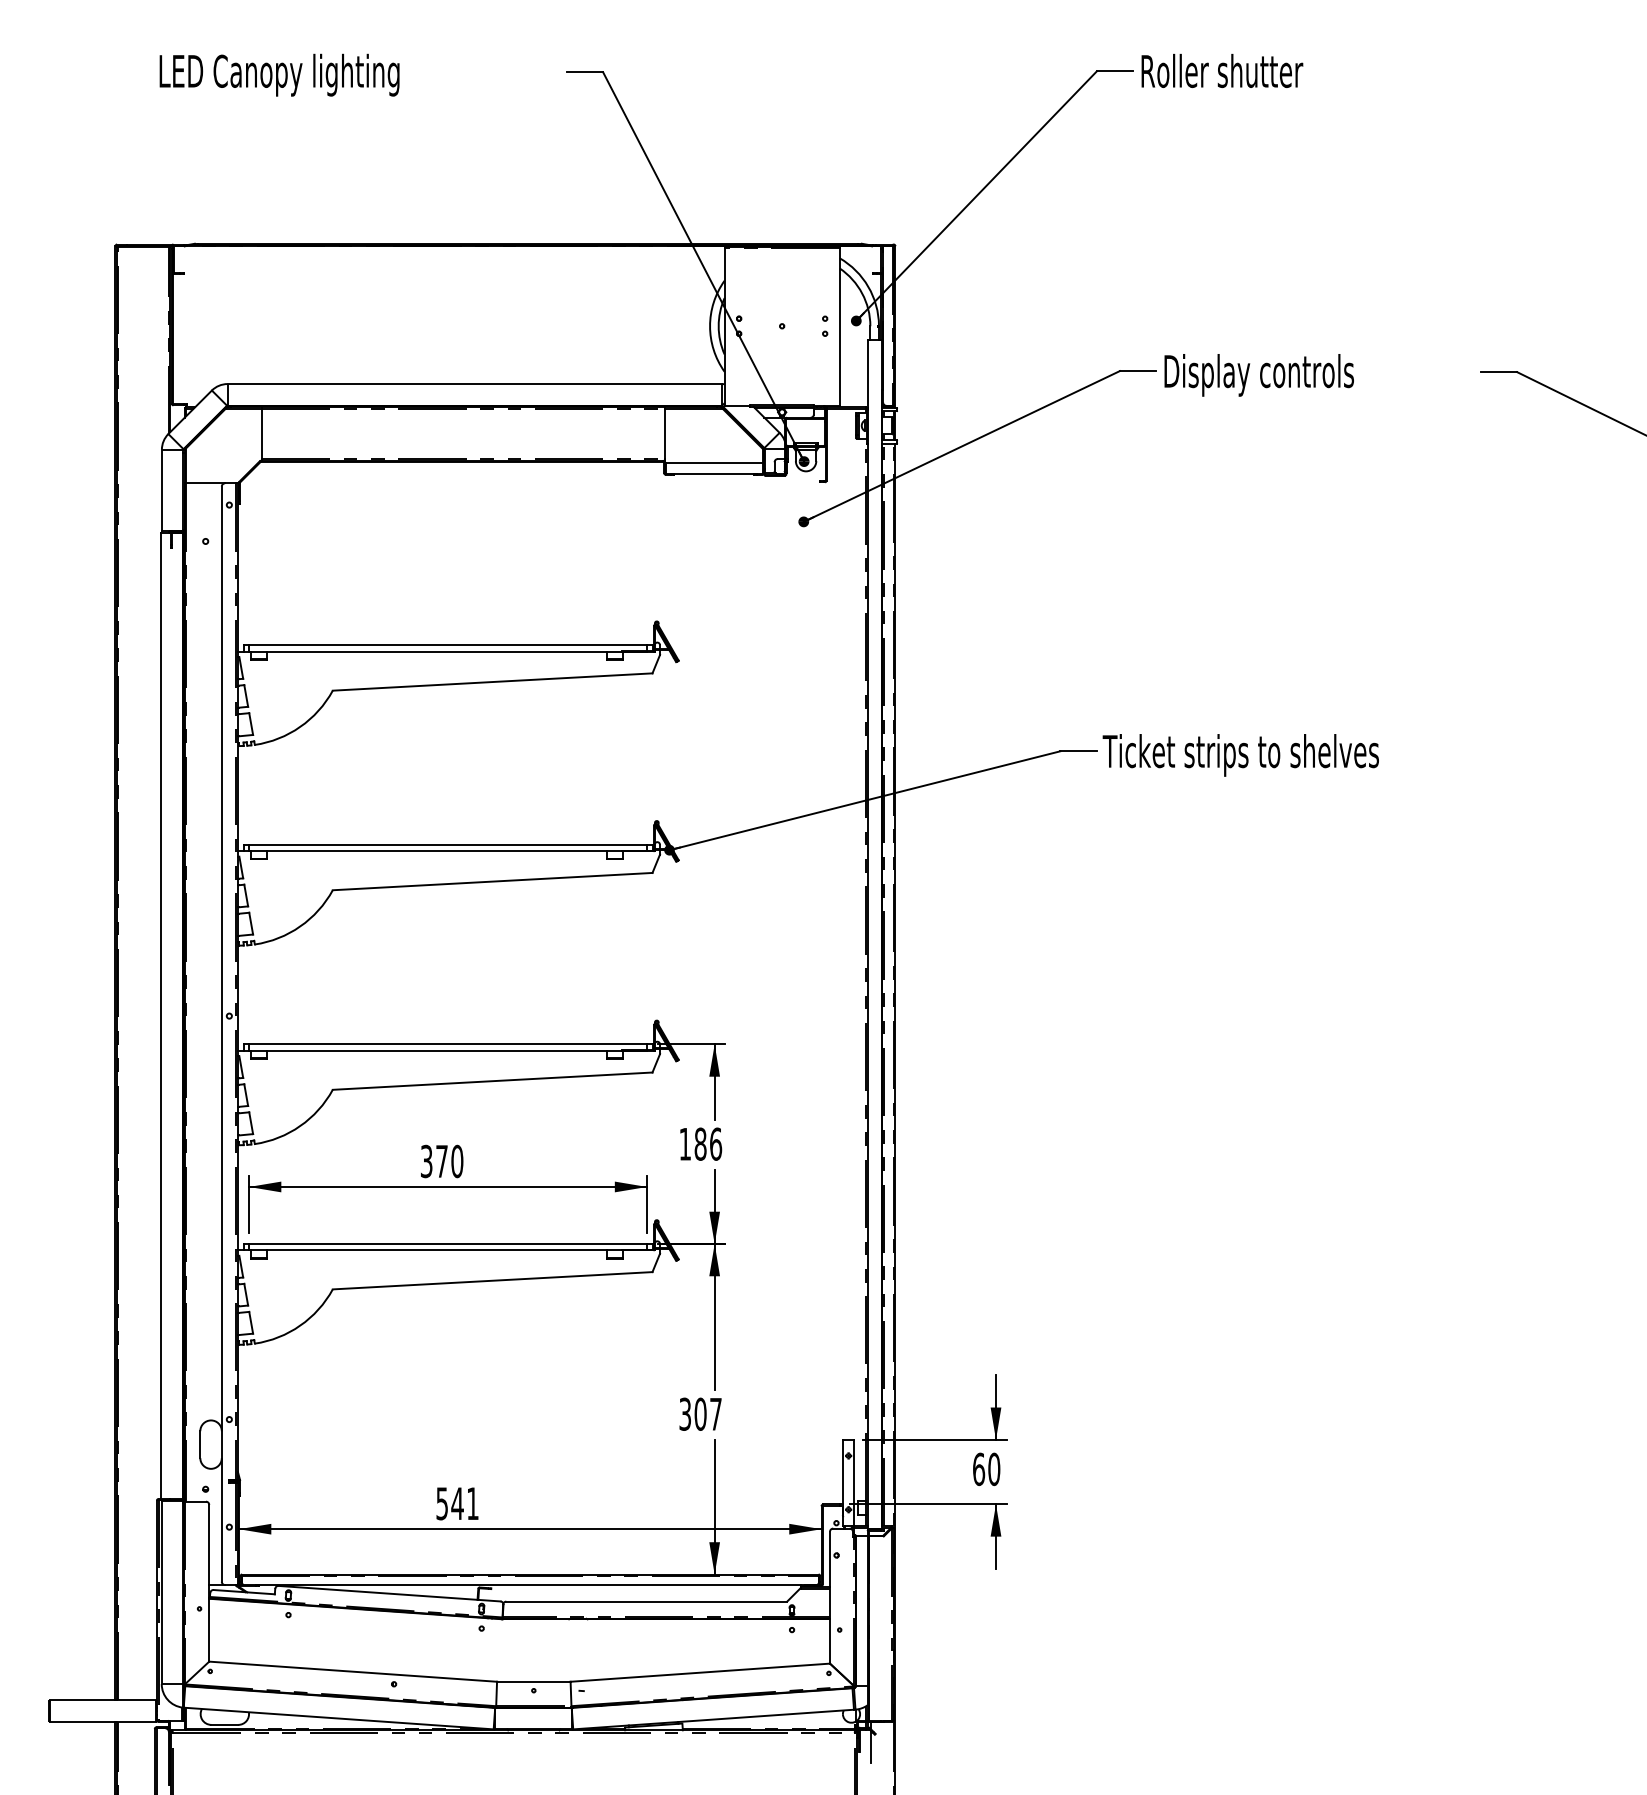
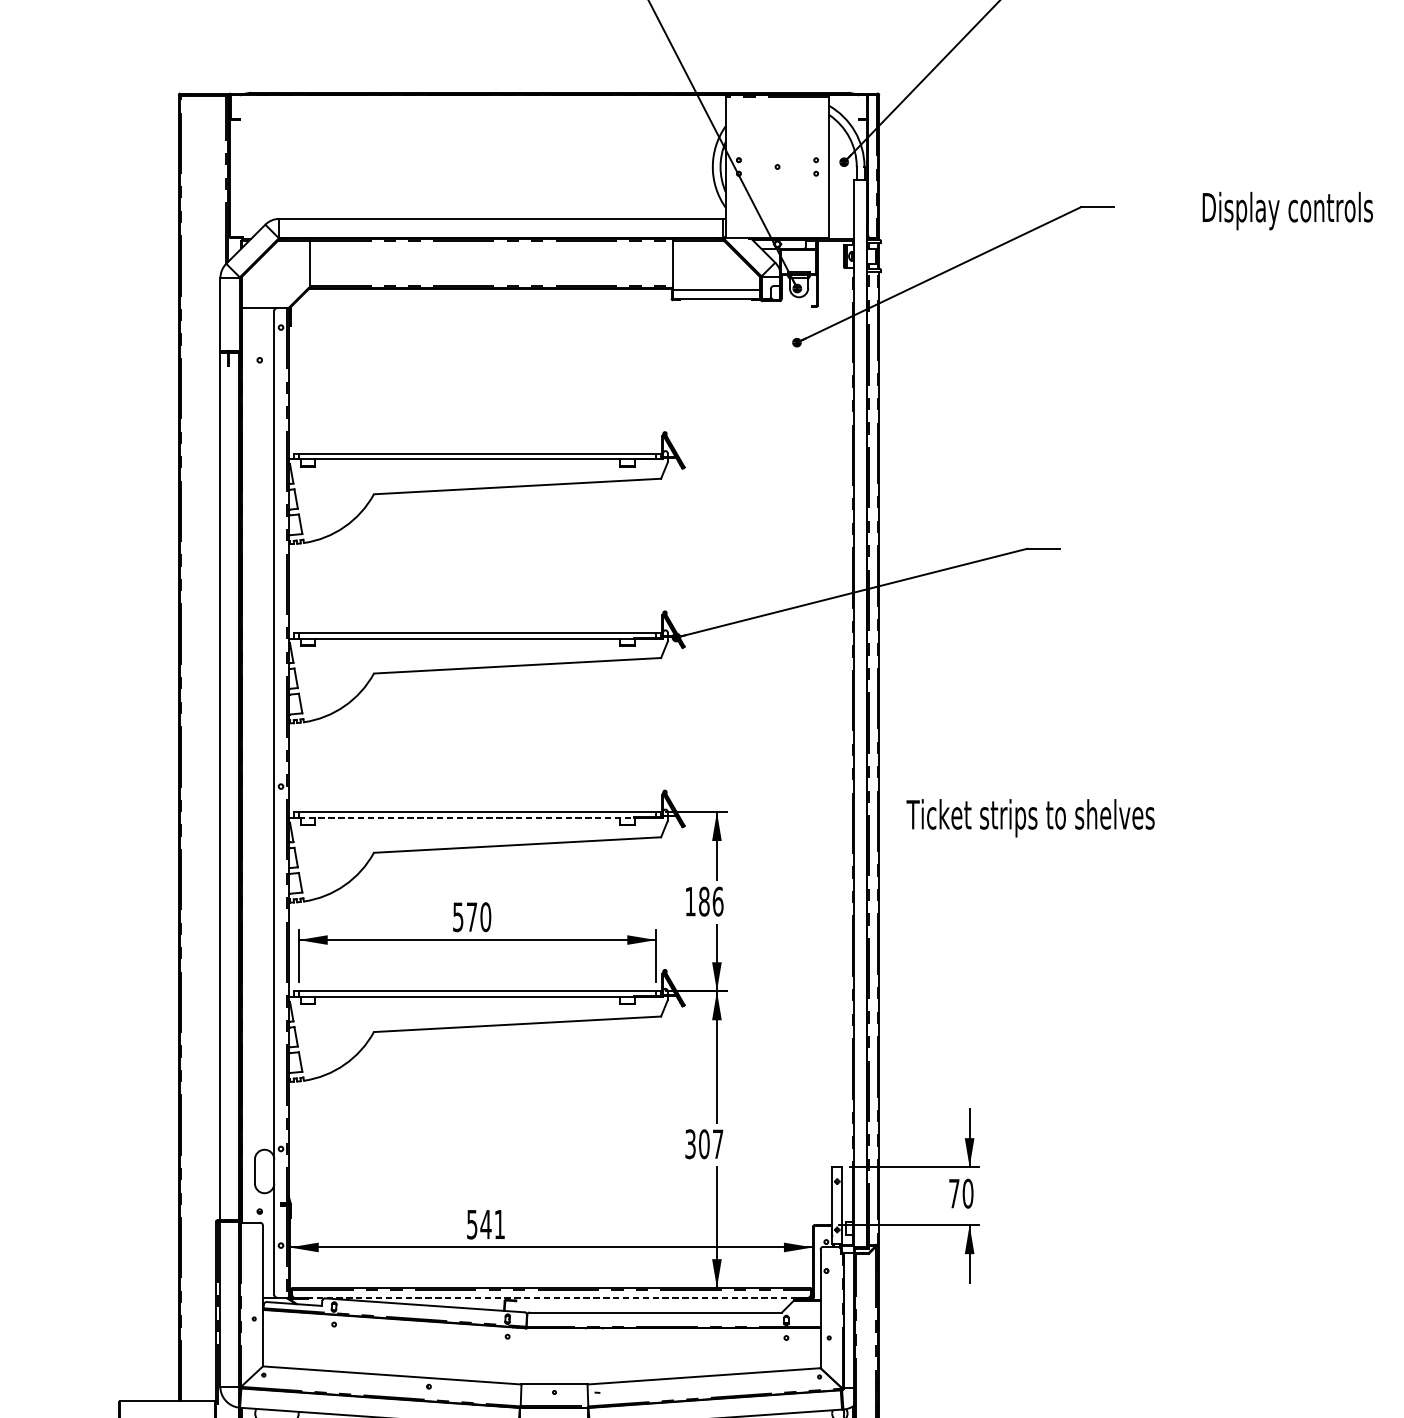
text: (1258, 375) -> (1287, 211), moved
text: (1240, 755) -> (1030, 818), moved
line: (448, 1050) -> (477, 817), solid -> dashed
text: (426, 1160) -> (458, 916), 370 -> 570
text: (979, 1469) -> (954, 1193), 60 -> 70
line: (536, 1585) -> (556, 1298), solid -> dashed

